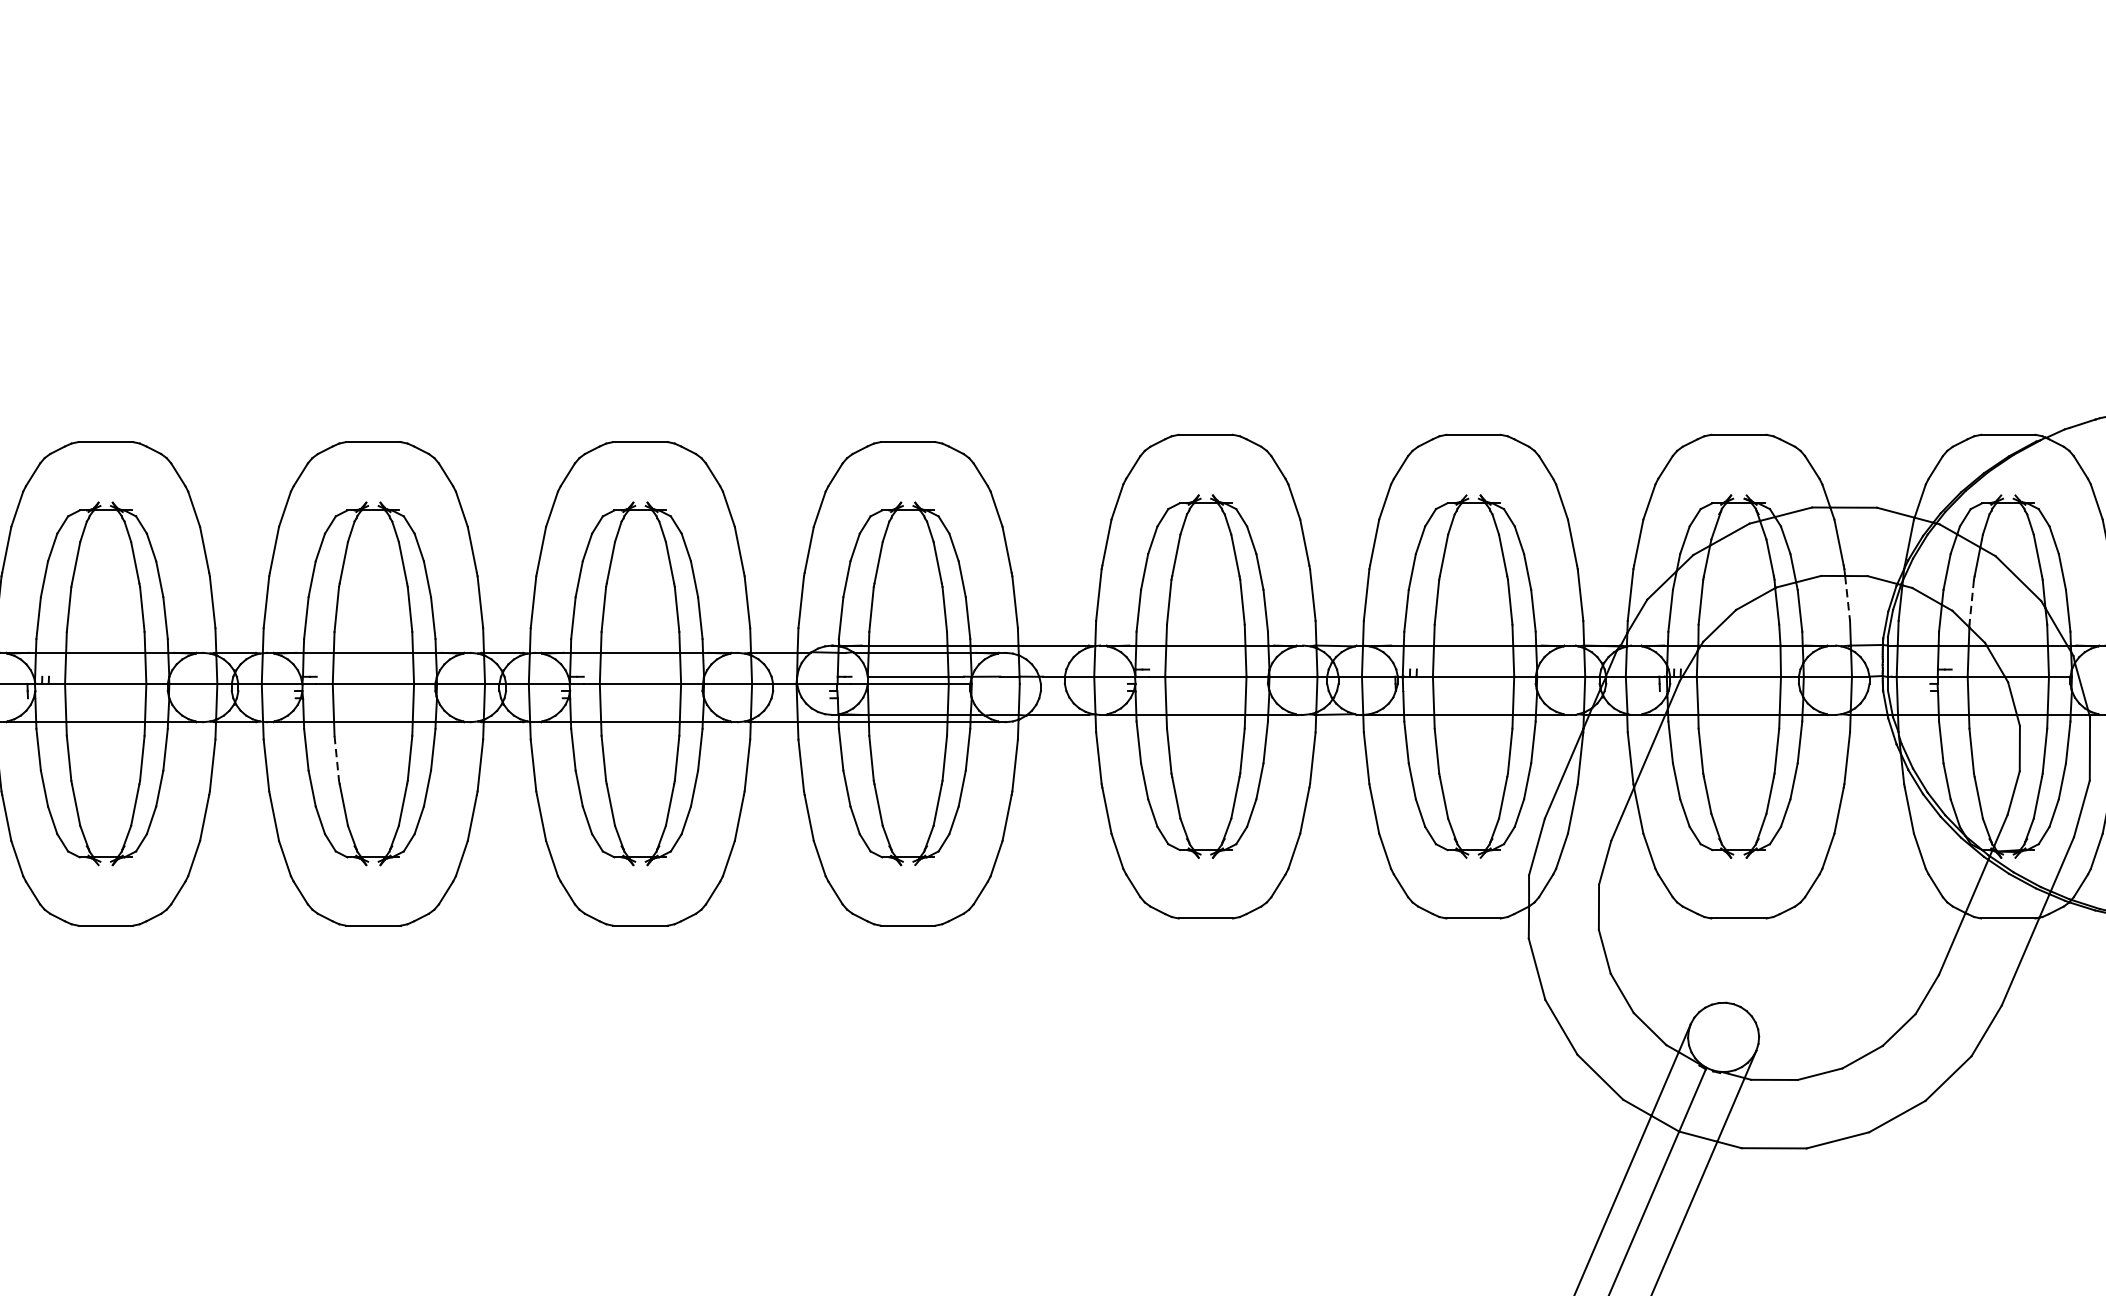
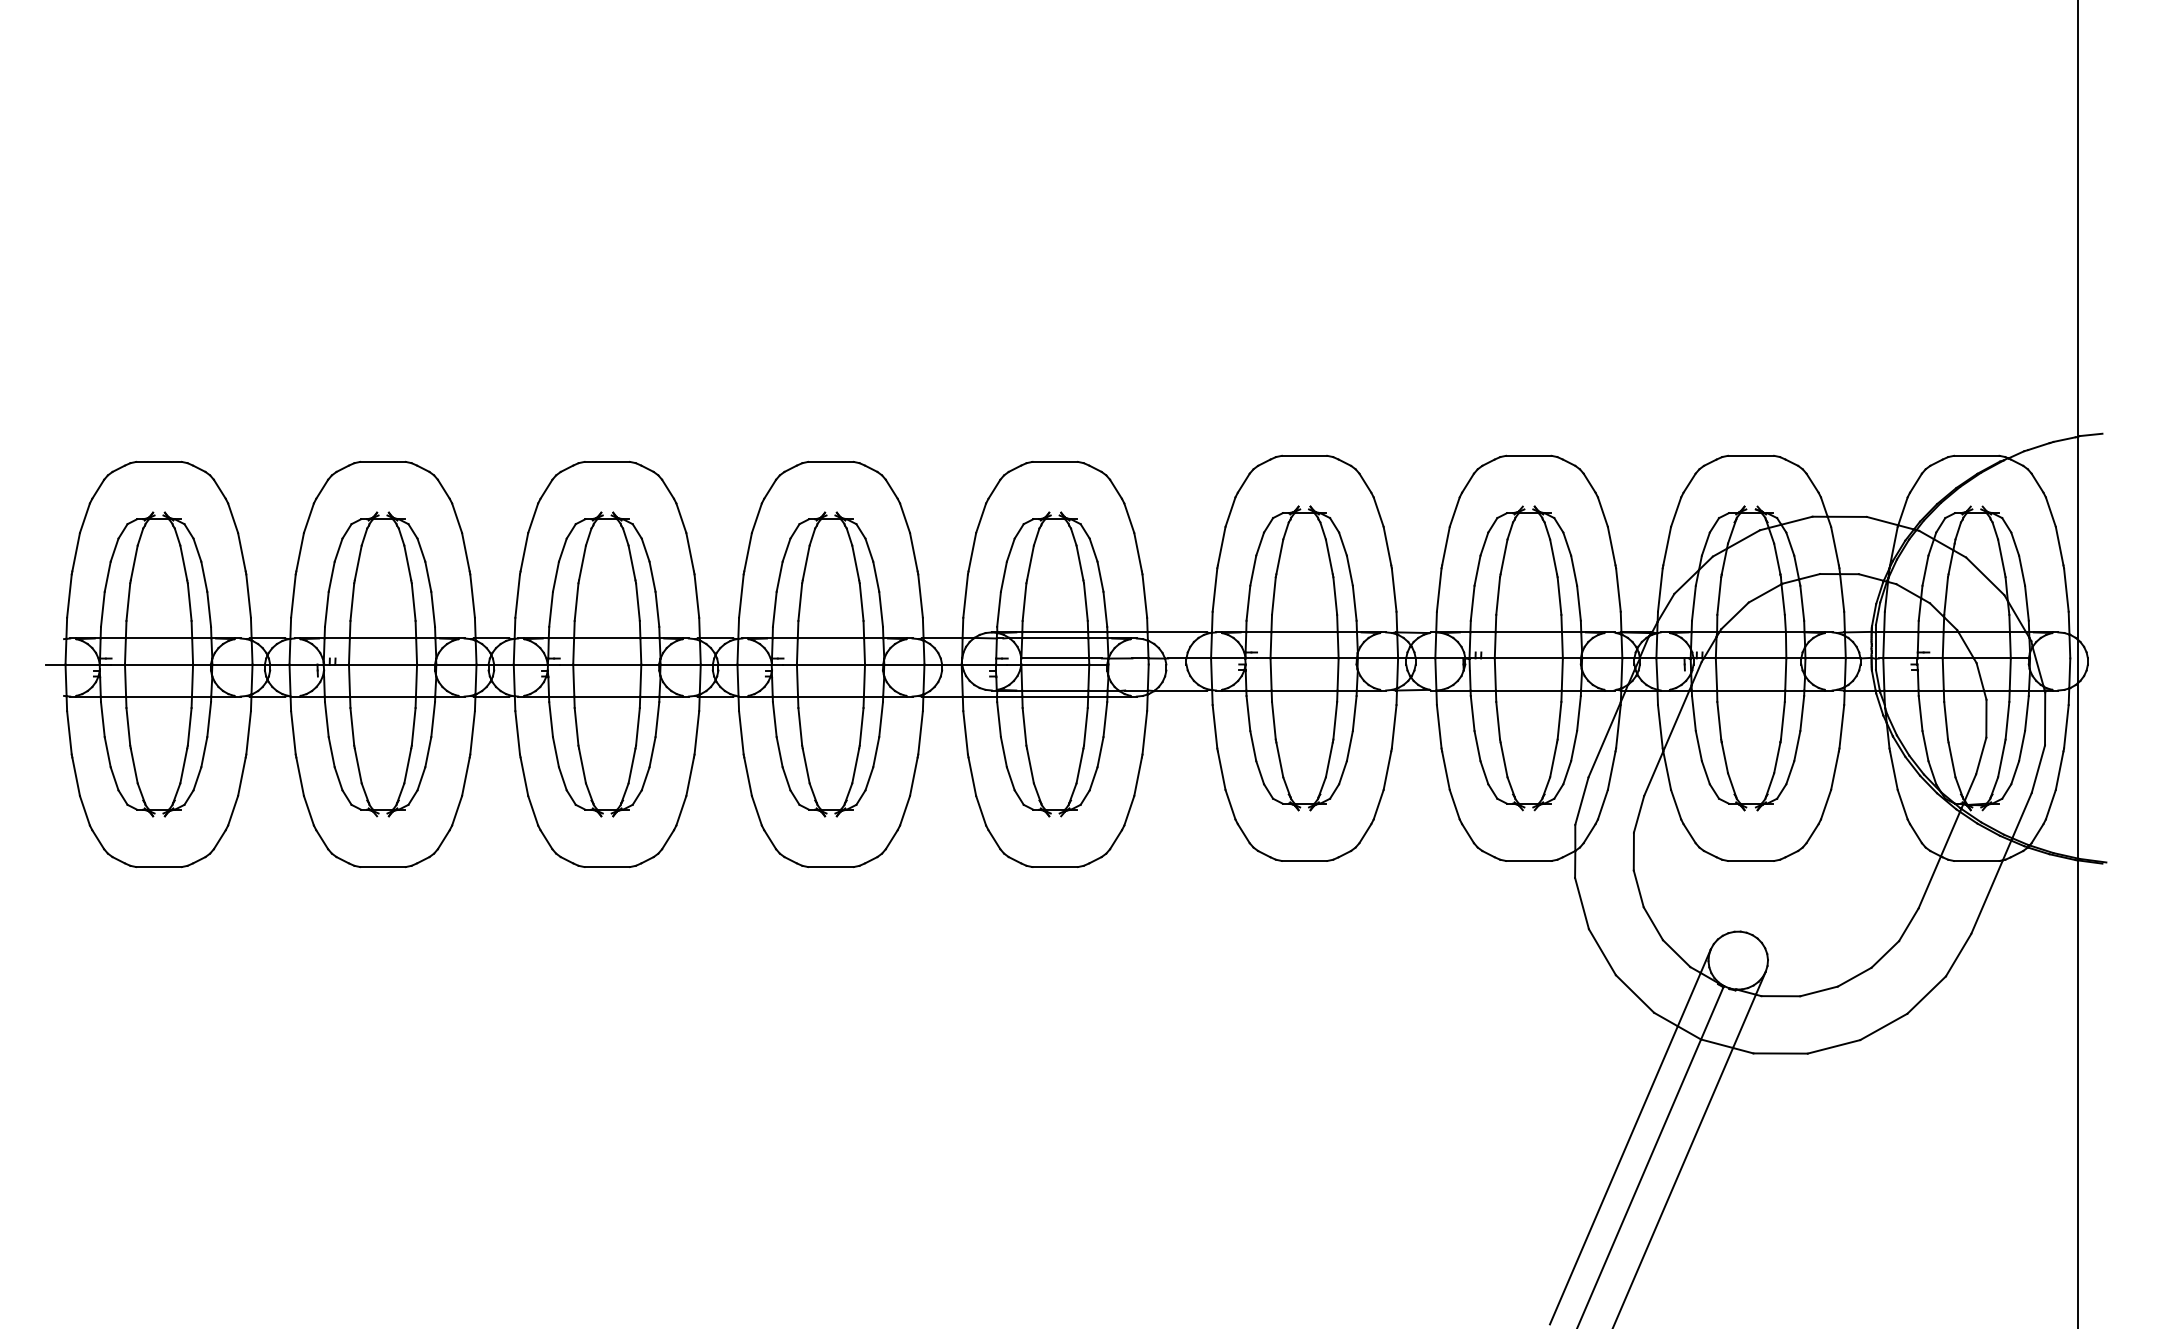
line: (1848, 597) -> (1842, 592), dashed -> solid
line: (1972, 602) -> (1946, 596), dashed -> solid
line: (336, 757) -> (576, 726), dashed -> solid

